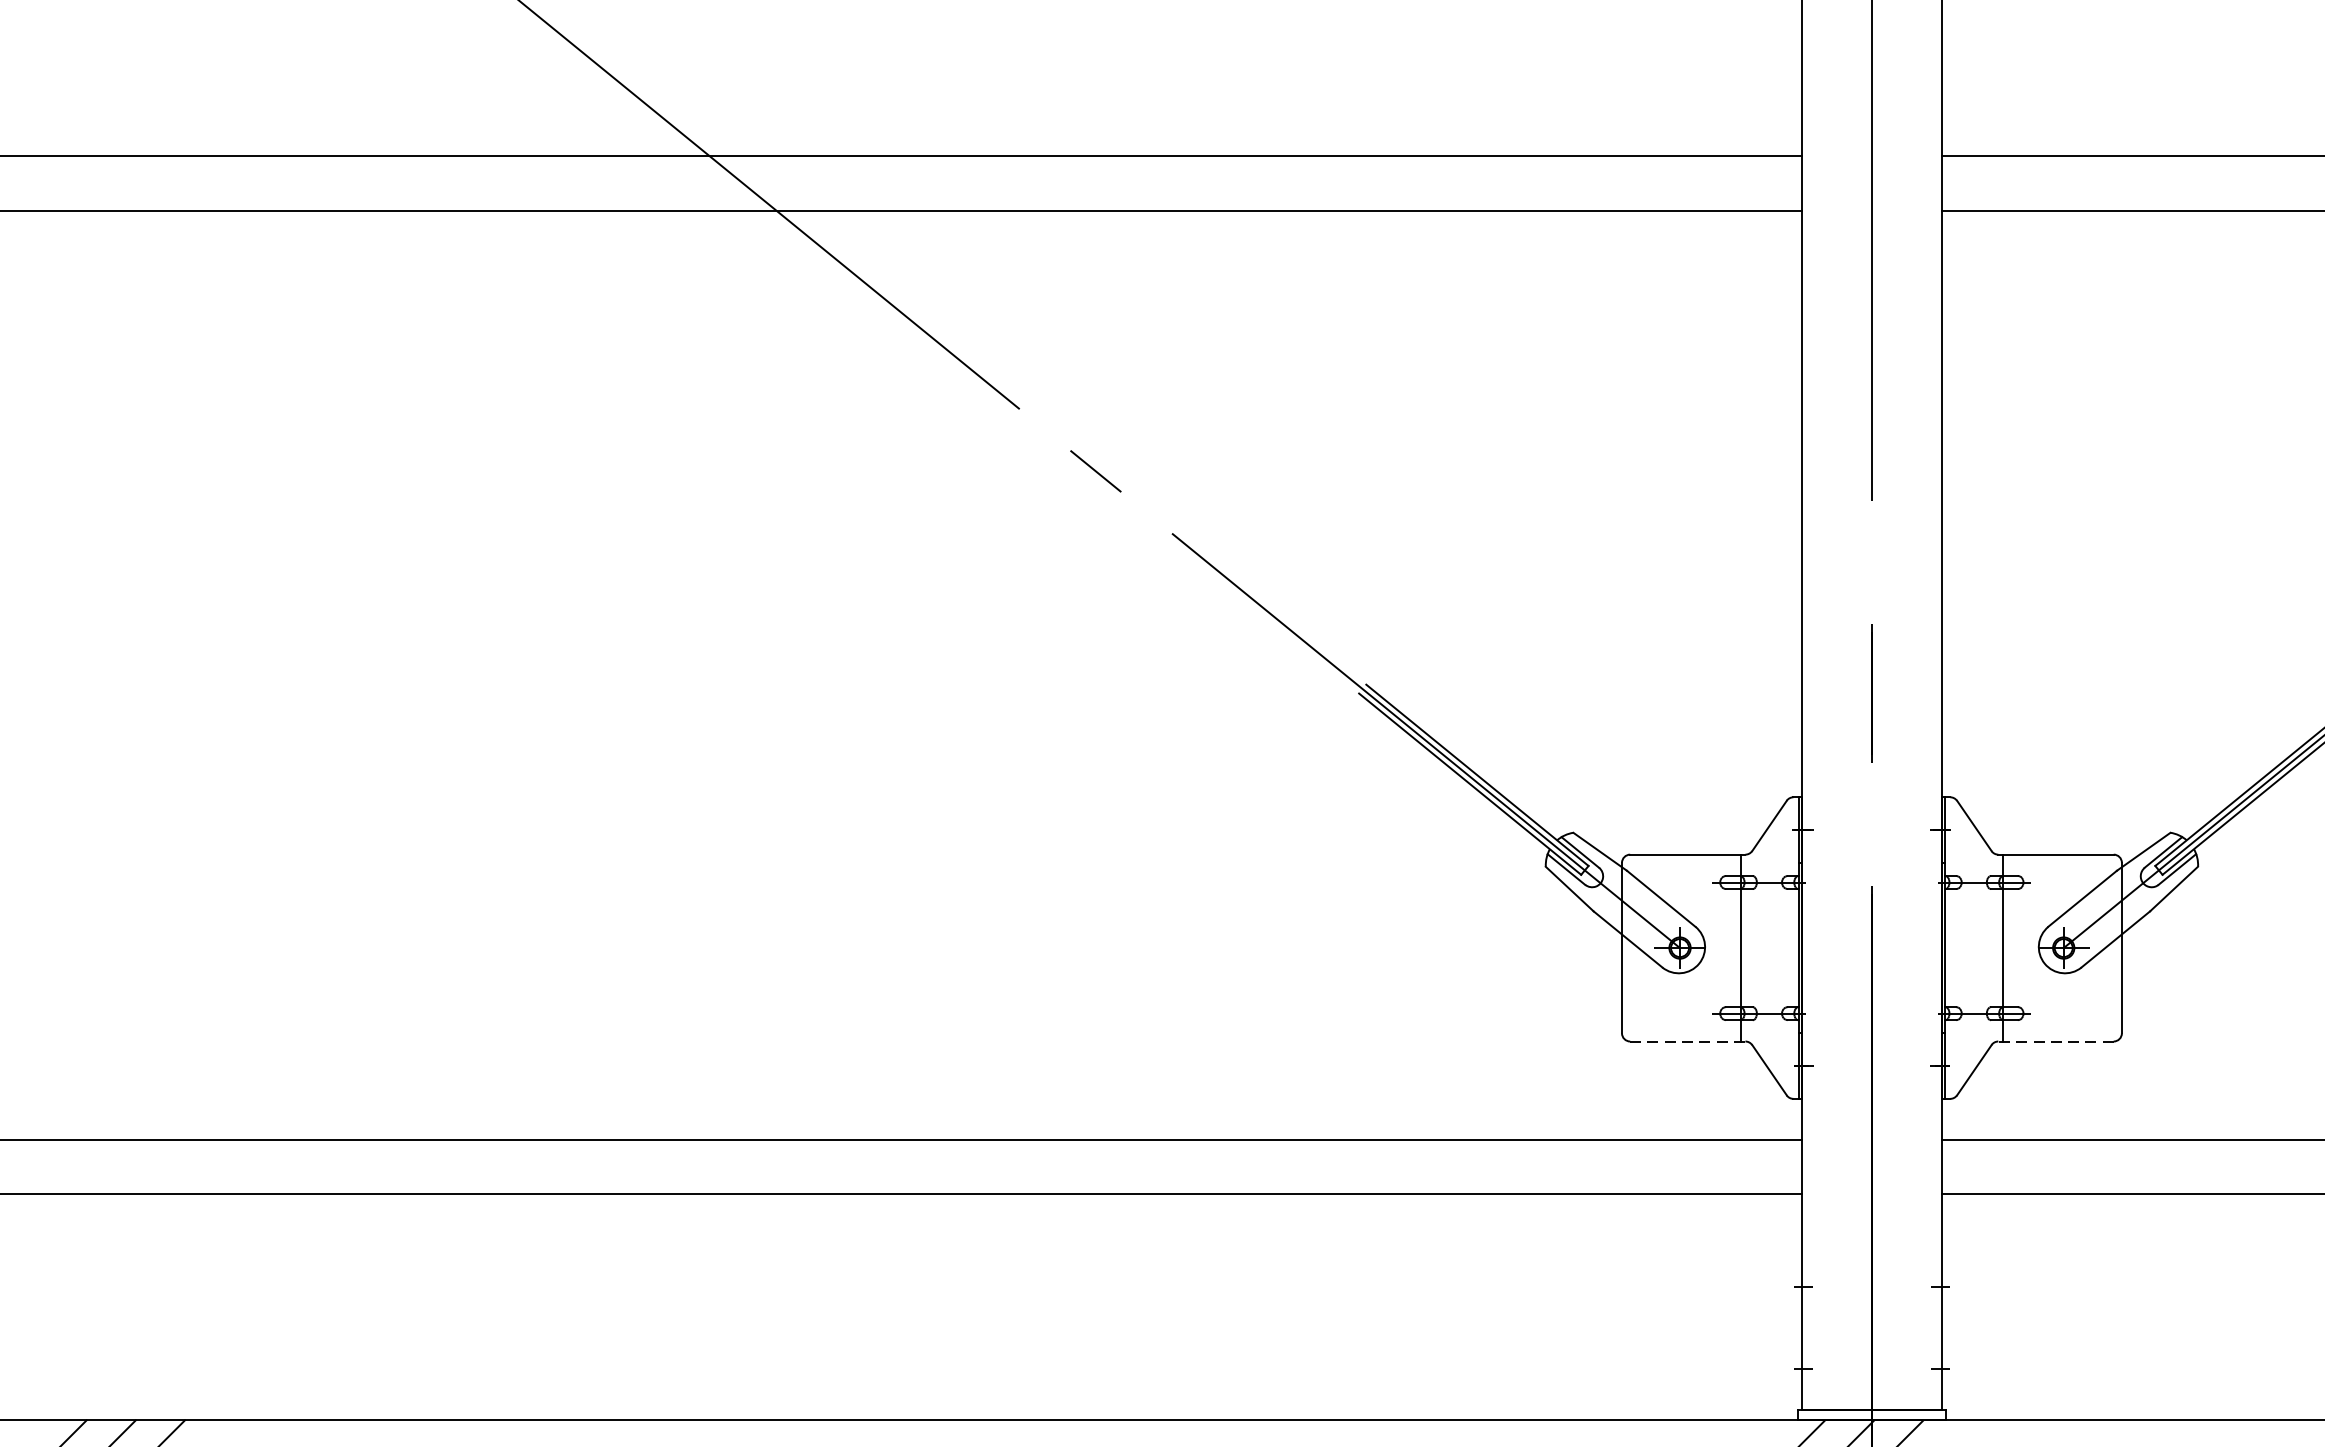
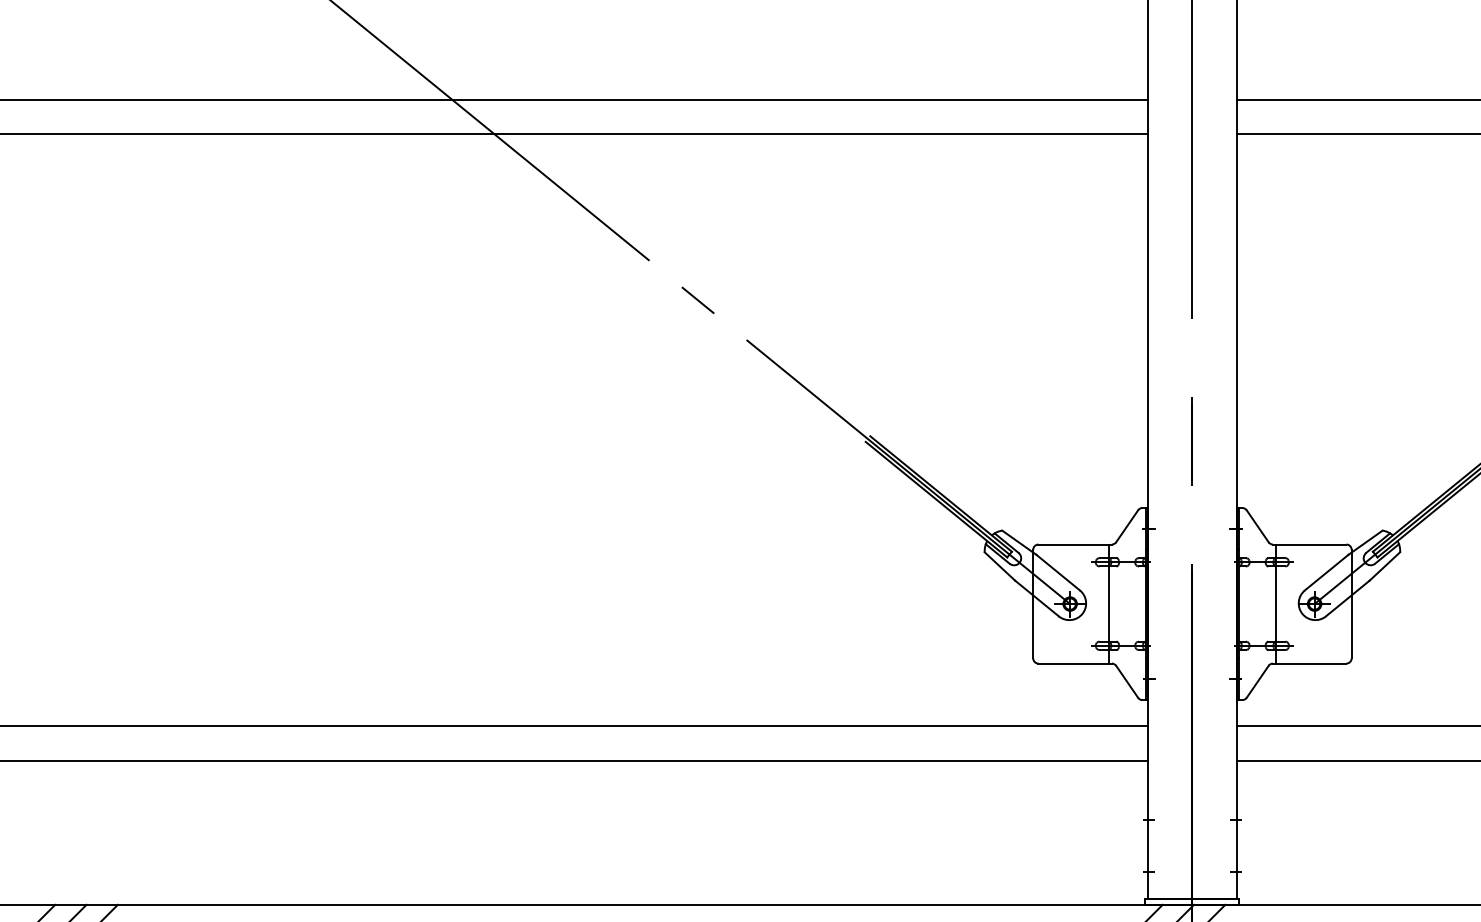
line: (1688, 1041) -> (1075, 663), dashed -> solid
line: (2055, 1041) -> (1309, 663), dashed -> solid

